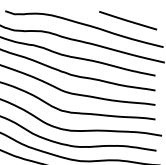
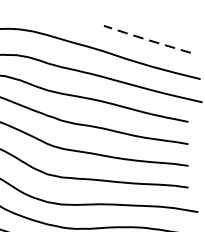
line: (127, 20) -> (146, 39), solid -> dashed

